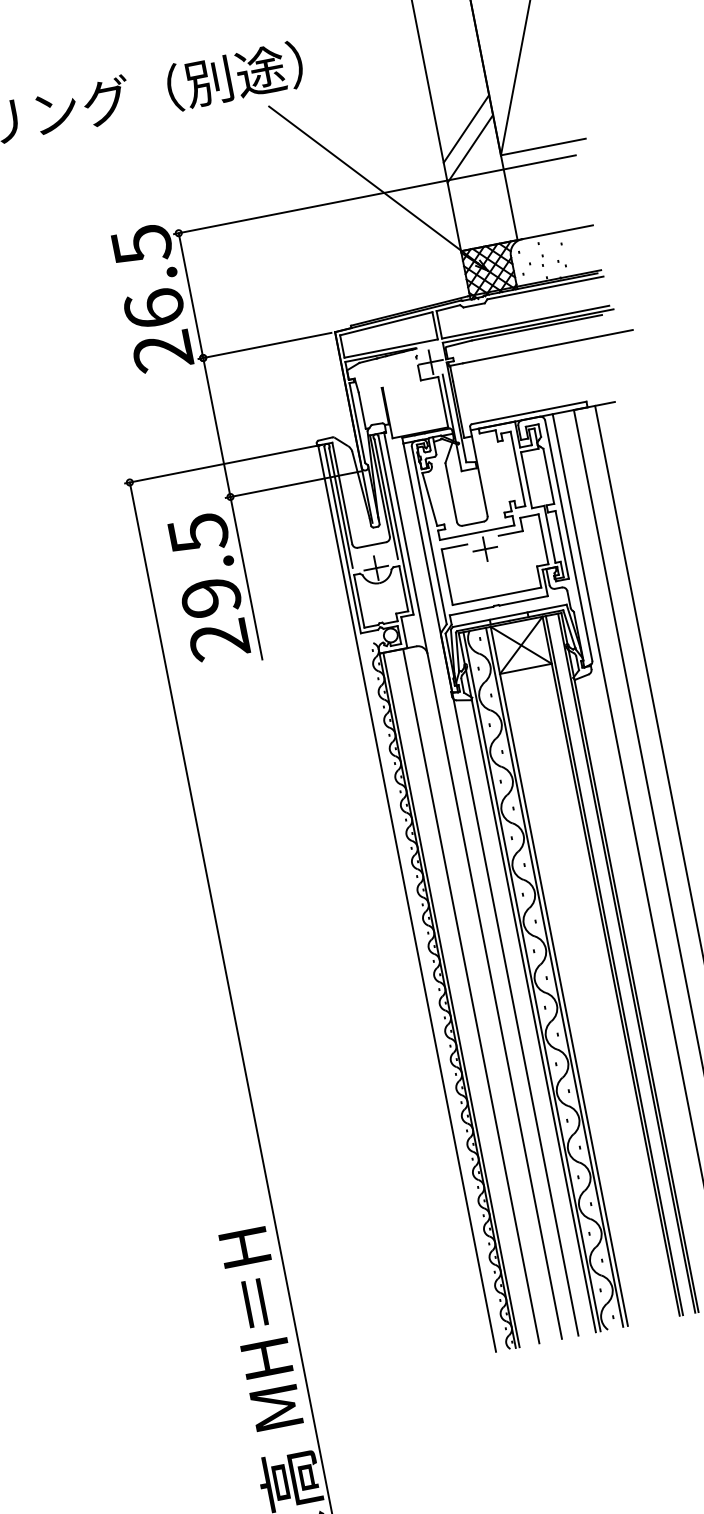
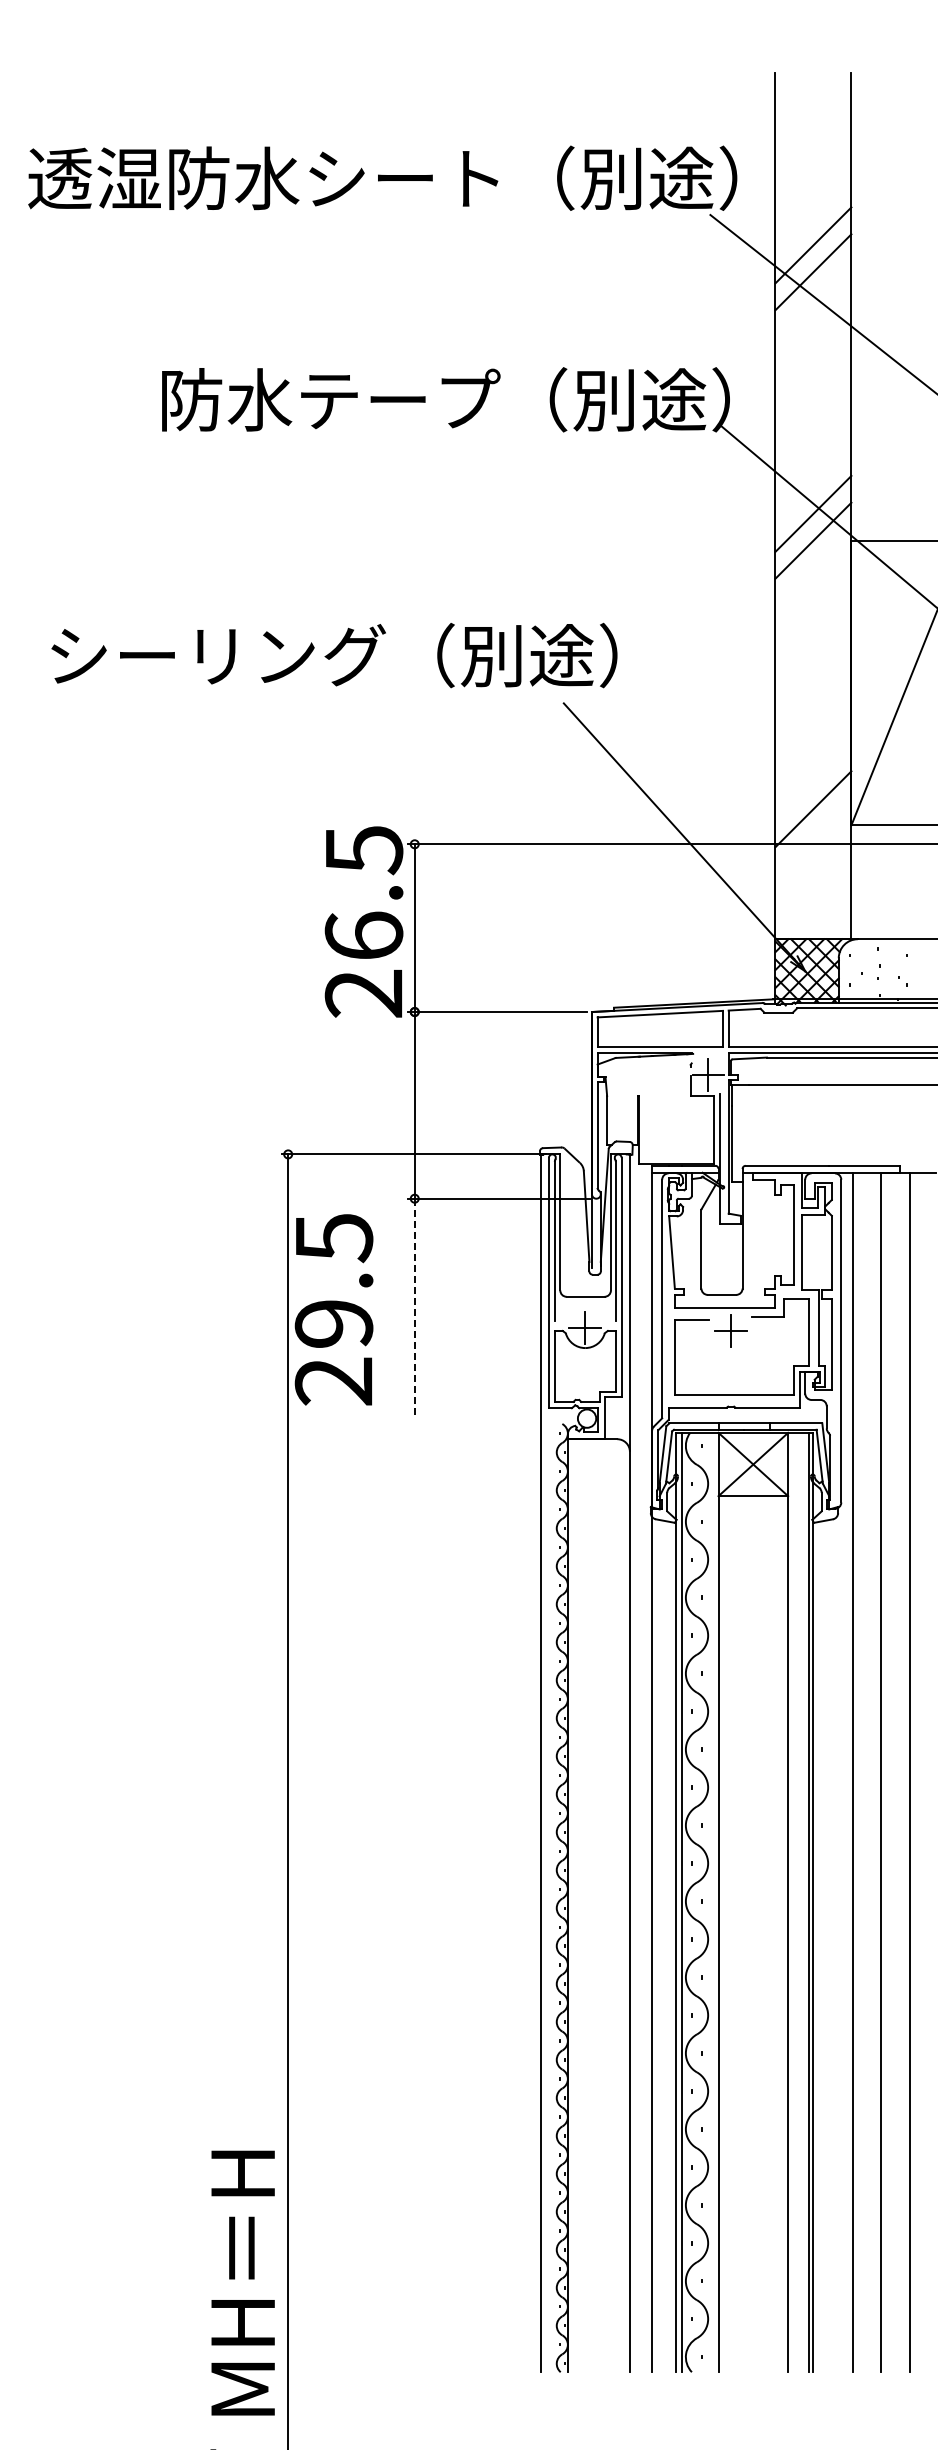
line: (466, 129) -> (813, 782), removed
line: (246, 578) -> (414, 1308), solid -> dashed
text: (208, 586) -> (333, 1309), moved
line: (614, 965) -> (792, 1902), removed
line: (554, 977) -> (712, 1902), removed
line: (471, 996) -> (599, 1905), removed
line: (451, 999) -> (572, 1905), removed

